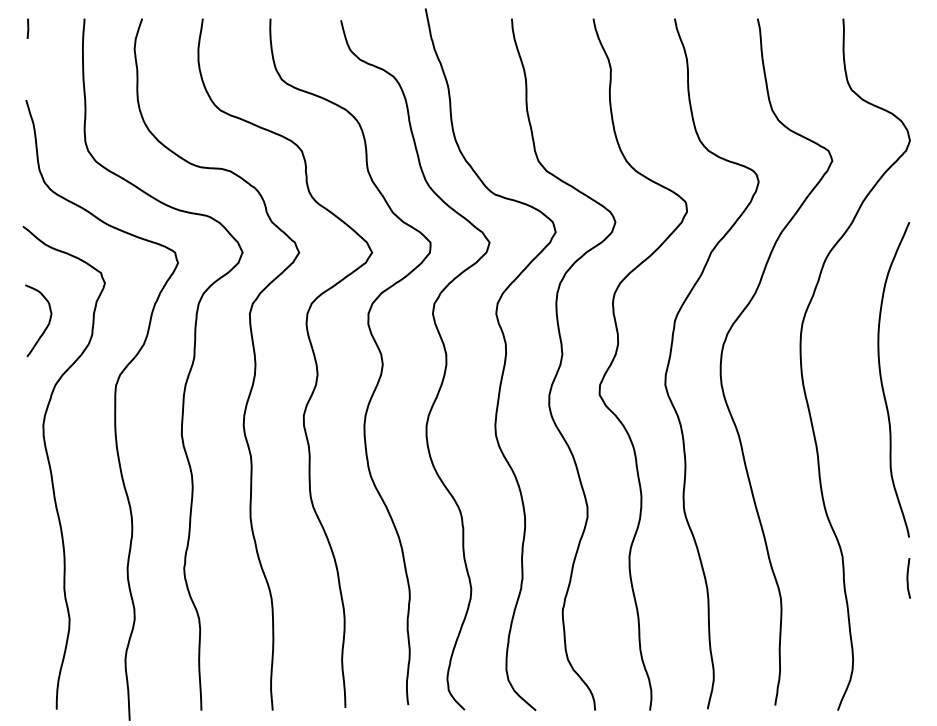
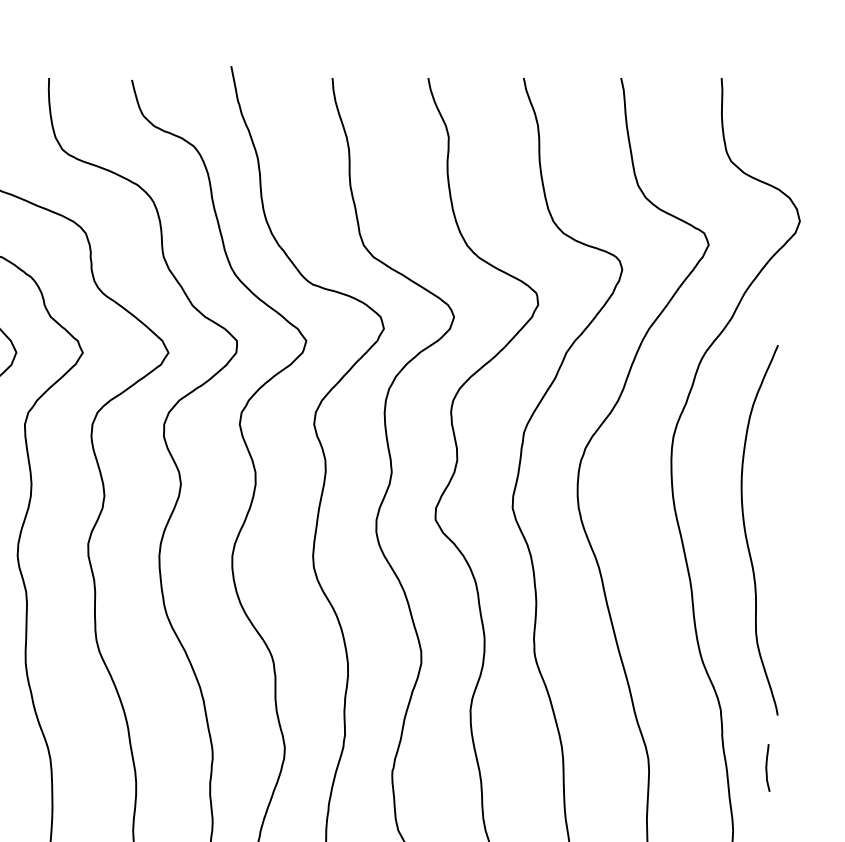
curve: (882, 379) -> (746, 529), moved
curve: (908, 578) -> (767, 768), moved

